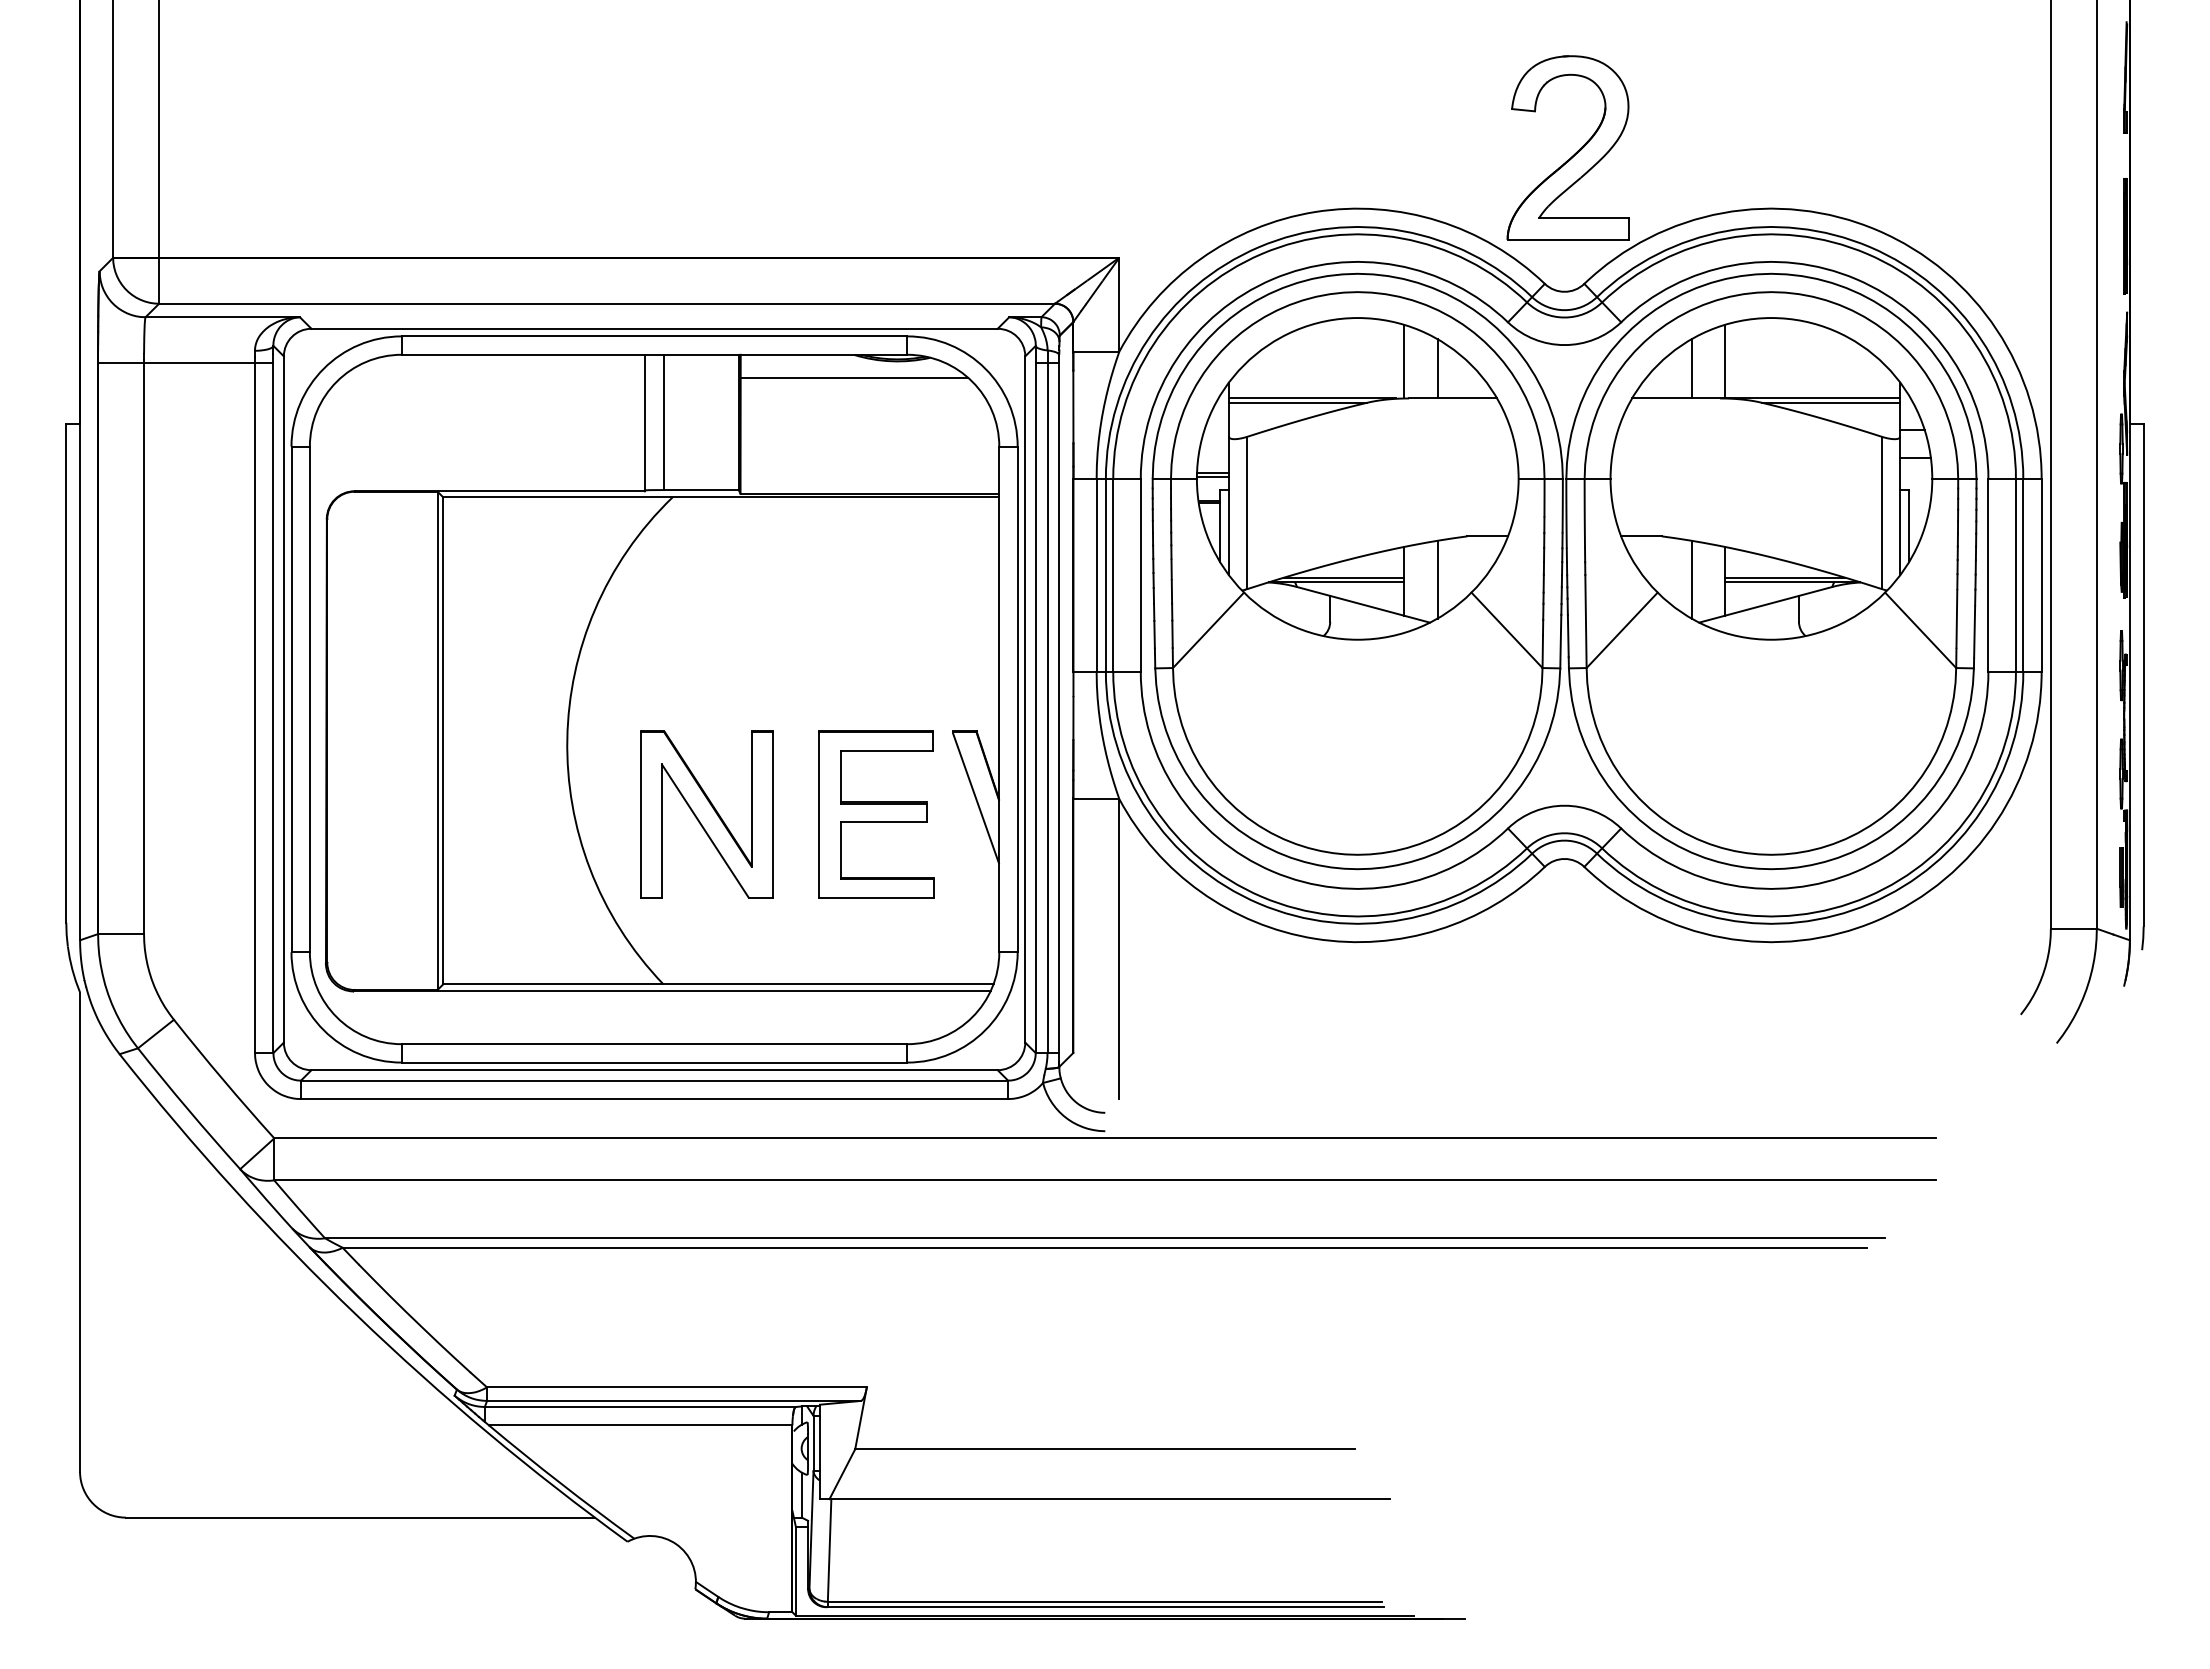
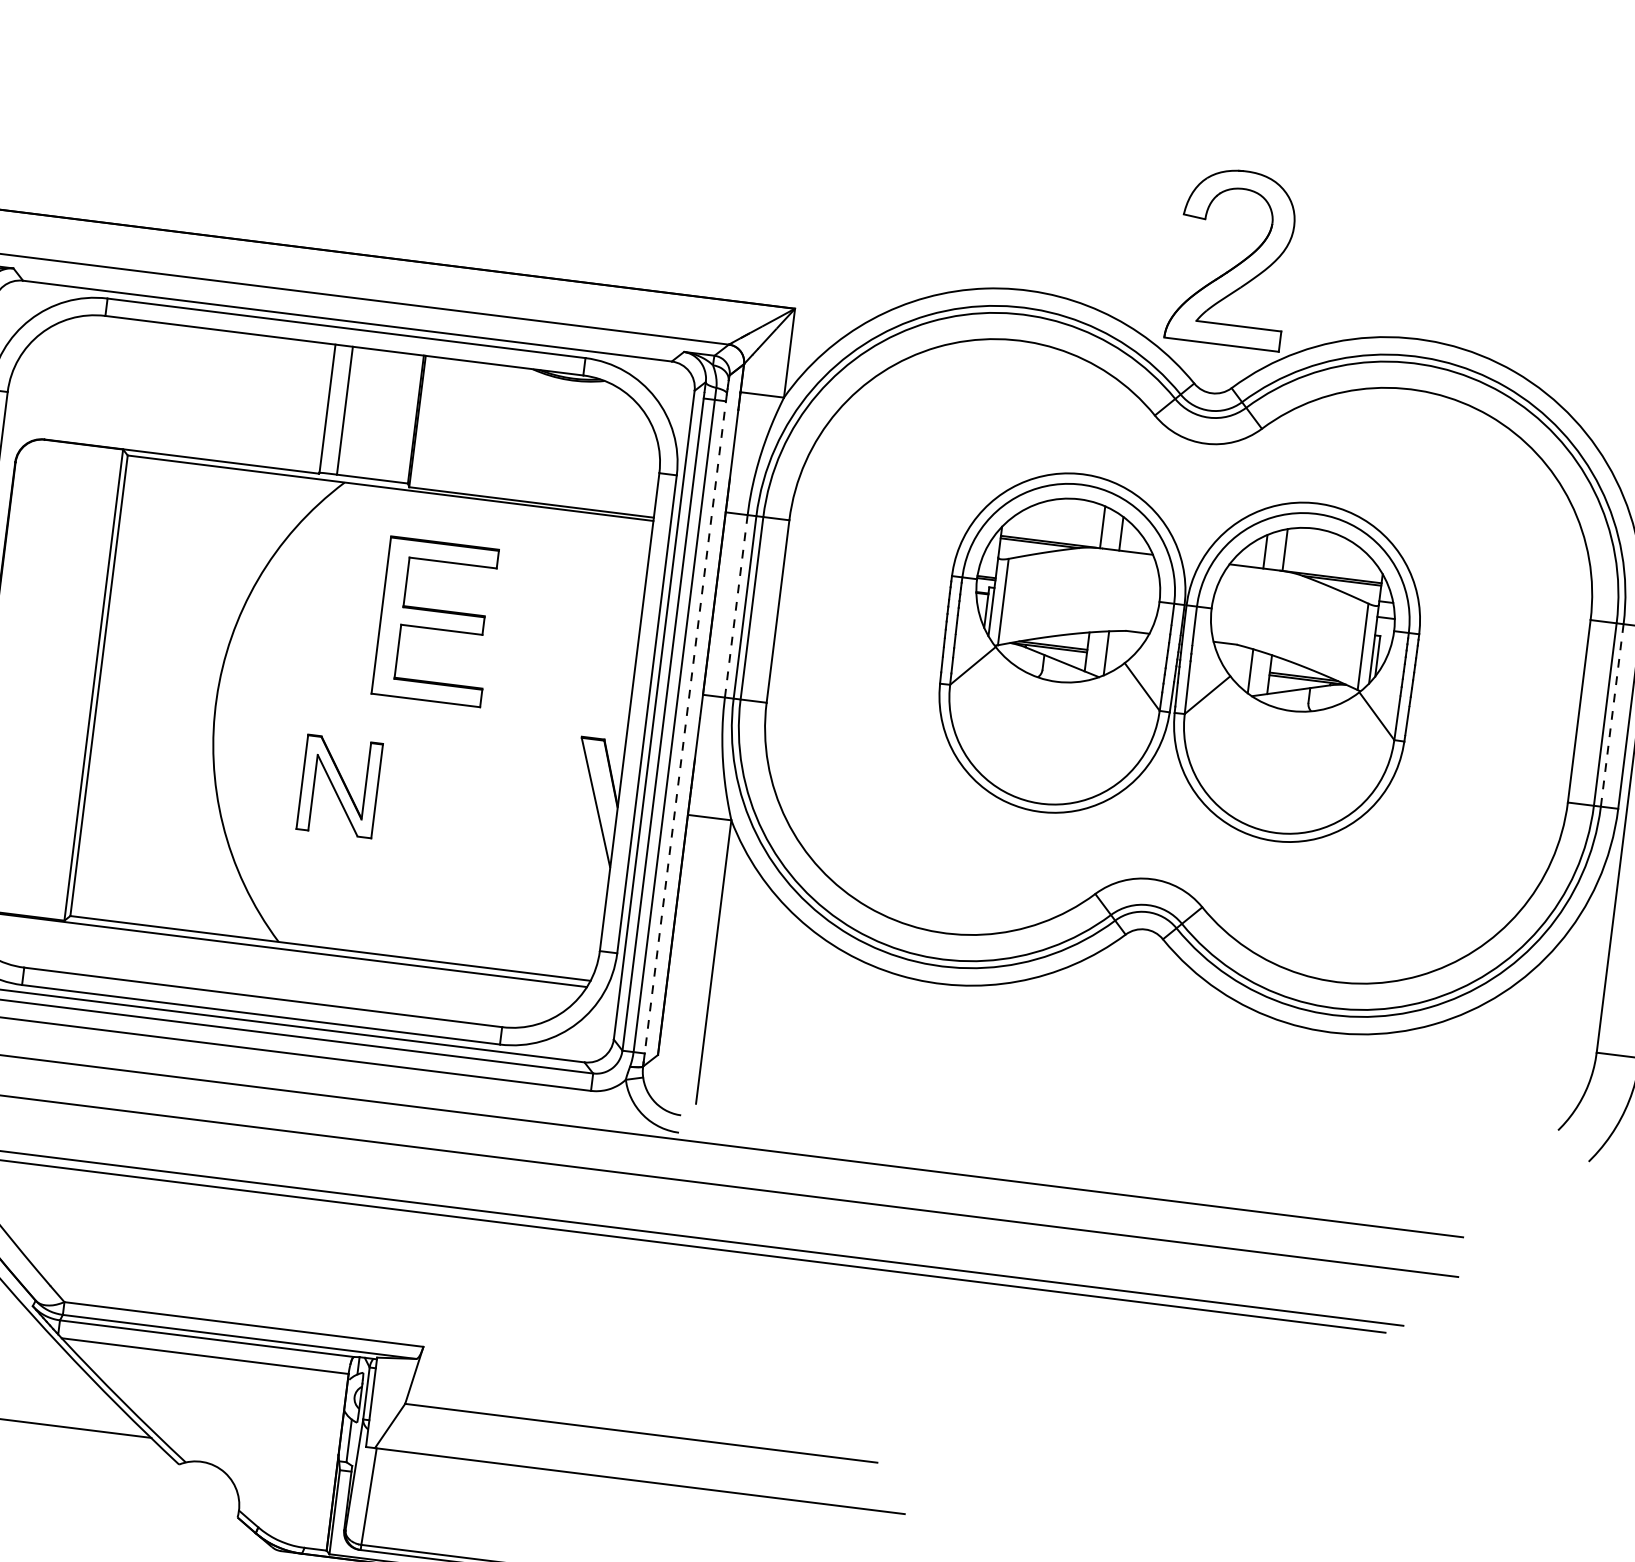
line: (854, 377) -> (530, 390), removed
part: (1564, 571) -> (1179, 657), size x0.6
line: (1096, 575) -> (736, 606), solid -> dashed
line: (2023, 575) -> (1612, 715), solid -> dashed
line: (1059, 704) -> (685, 723), solid -> dashed
part: (706, 814) -> (339, 786), size x0.6
part: (876, 814) -> (435, 621), moved

